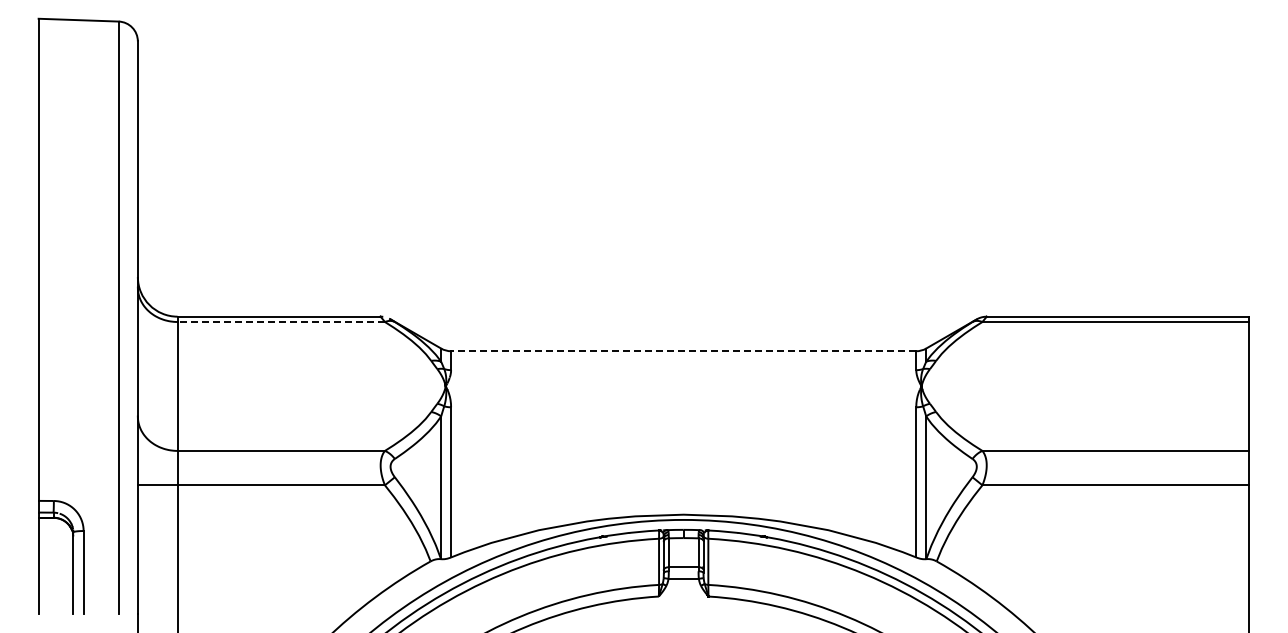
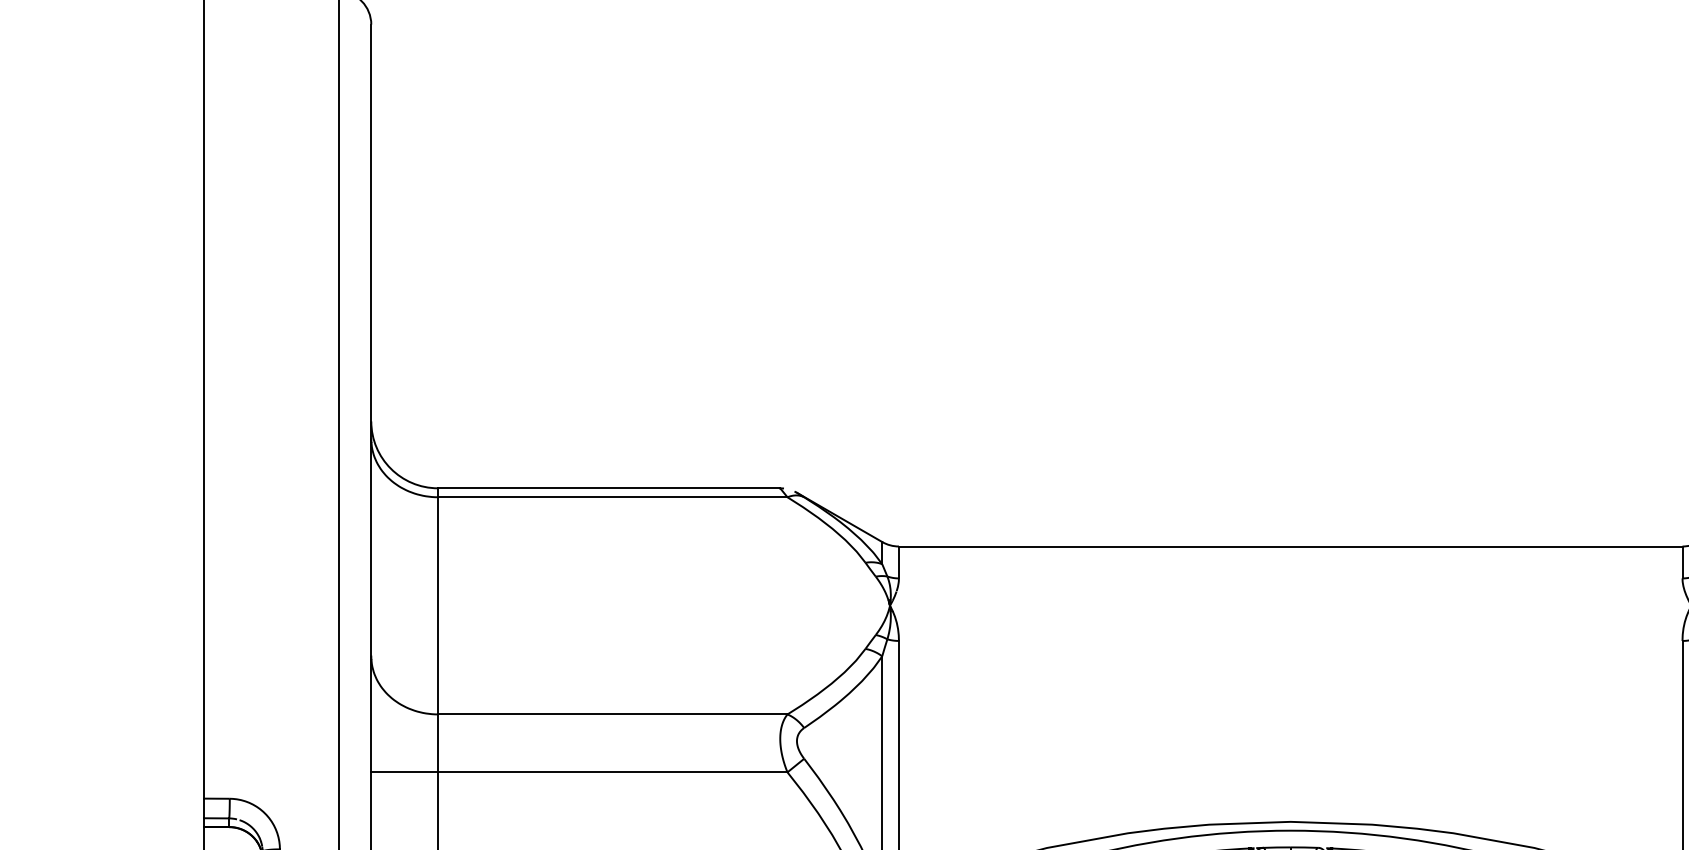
line: (281, 322) -> (613, 498), dashed -> solid
line: (683, 351) -> (1290, 546), dashed -> solid

